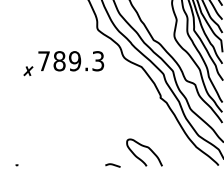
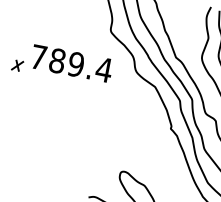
text: (97, 61) -> (103, 70), 789.3 -> 789.4

